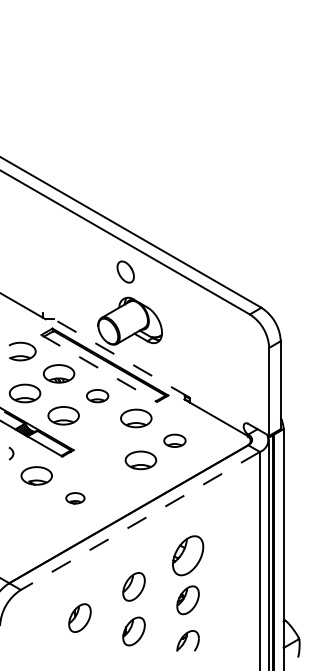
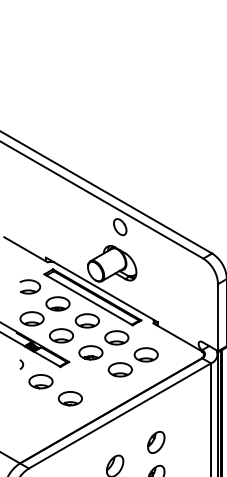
part: (125, 271) -> (120, 226), moved
line: (116, 355) -> (101, 289), dashed -> solid
line: (99, 368) -> (88, 299), dashed -> solid
part: (97, 395) -> (87, 320), size x1.43
part: (102, 437) -> (91, 352), added
part: (174, 440) -> (145, 354), size x1.43
part: (75, 498) -> (70, 398), size x1.67
line: (140, 520) -> (120, 415), dashed -> solid
part: (187, 555) -> (155, 442), size x0.71

